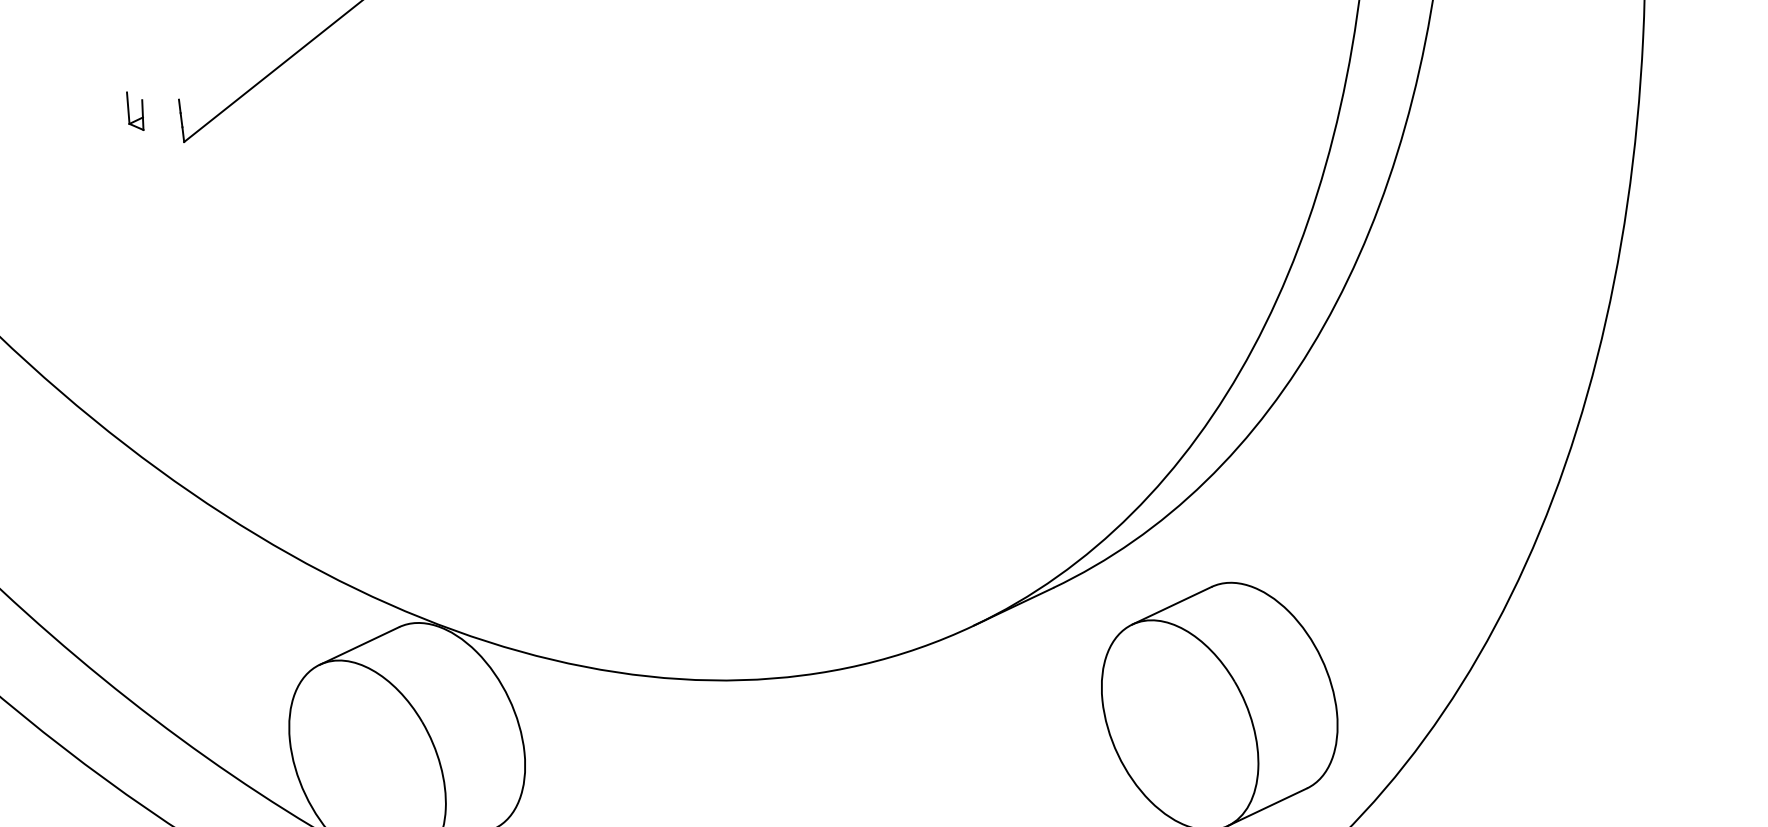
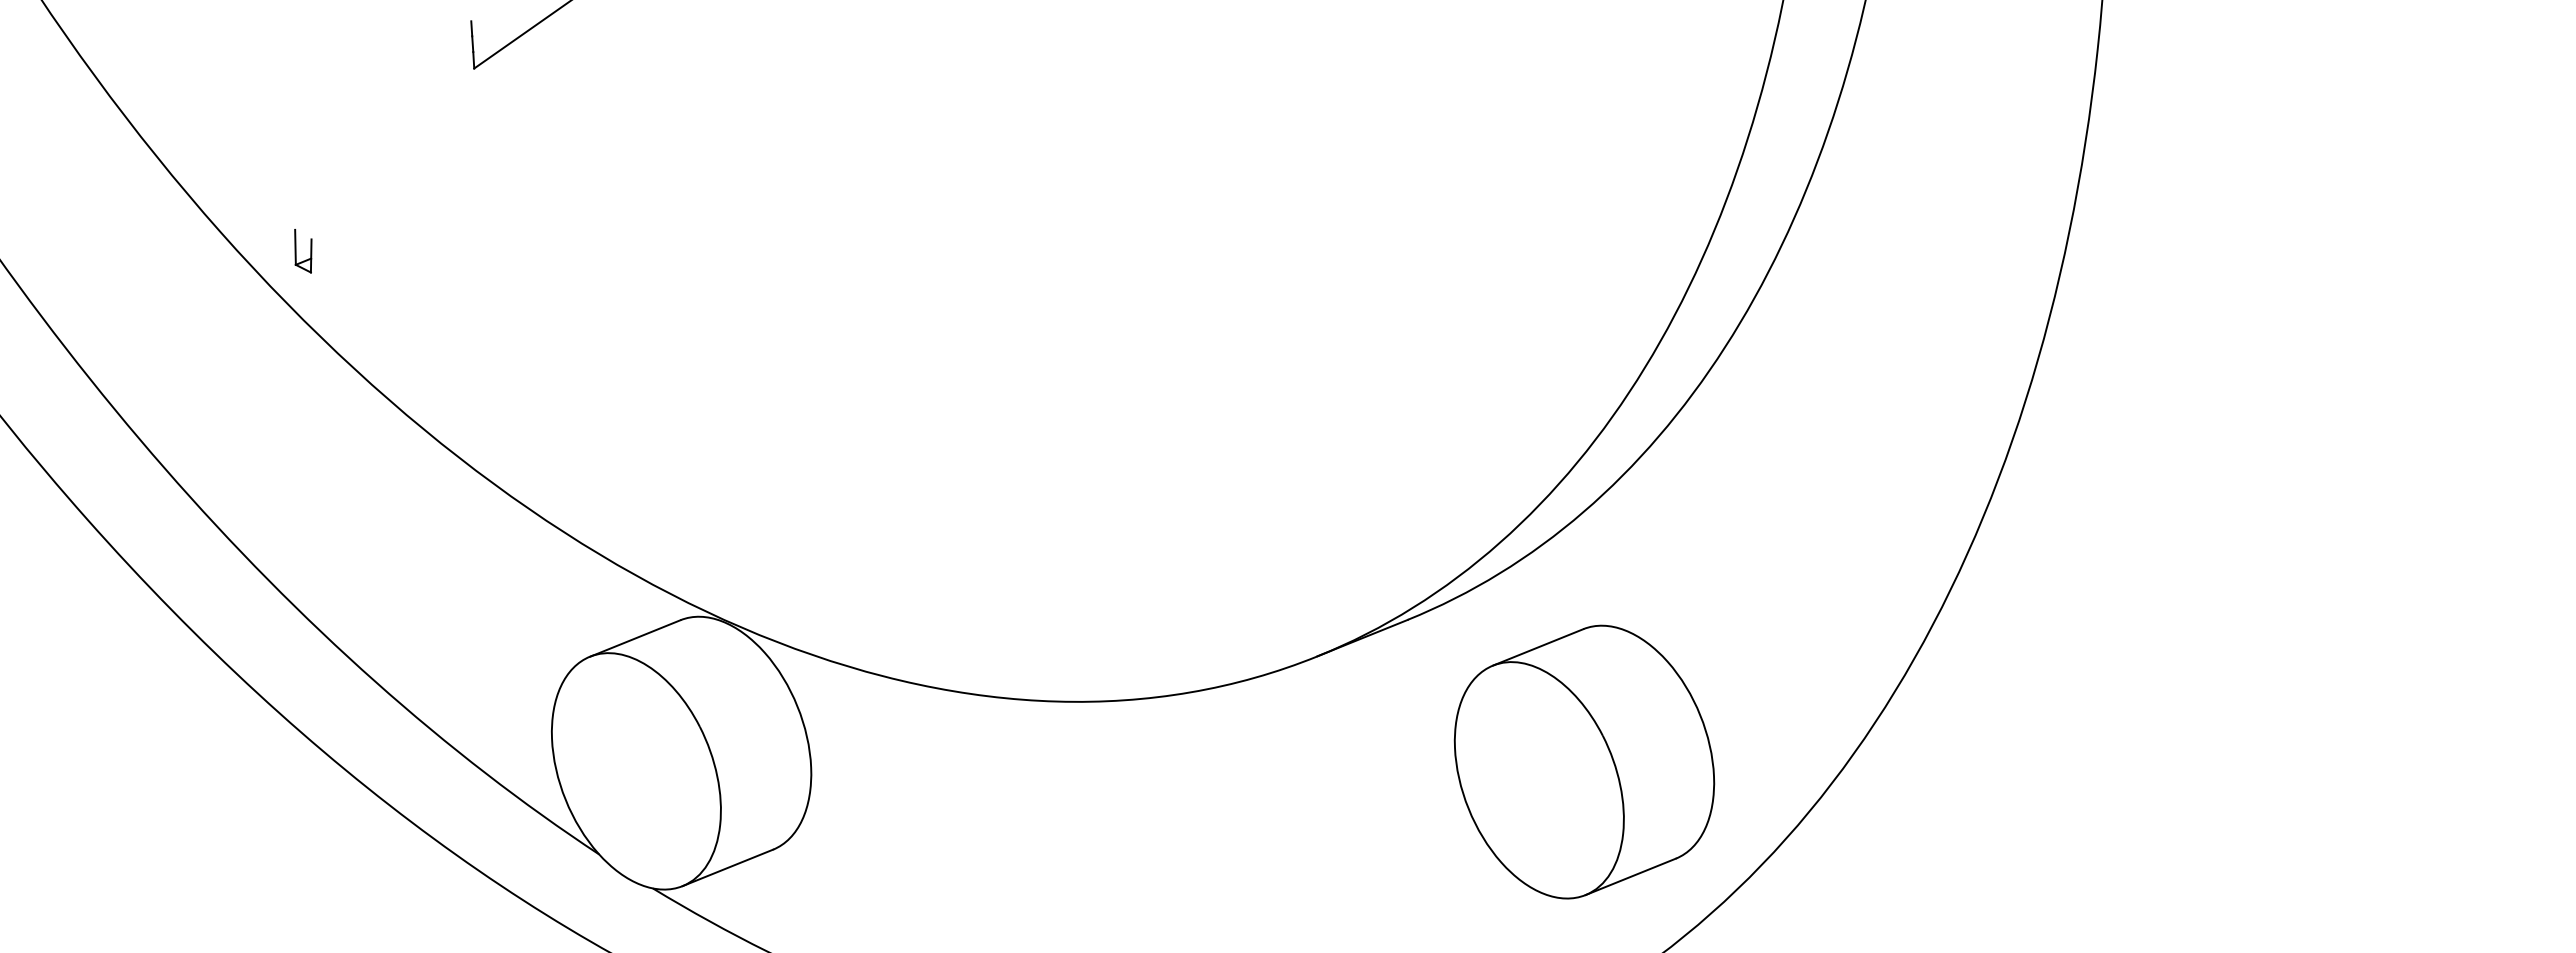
part: (129, 111) -> (296, 251), moved

